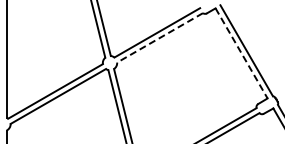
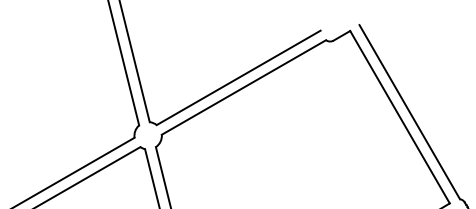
line: (160, 37) -> (244, 86), dashed -> solid
line: (241, 53) -> (399, 117), dashed -> solid

